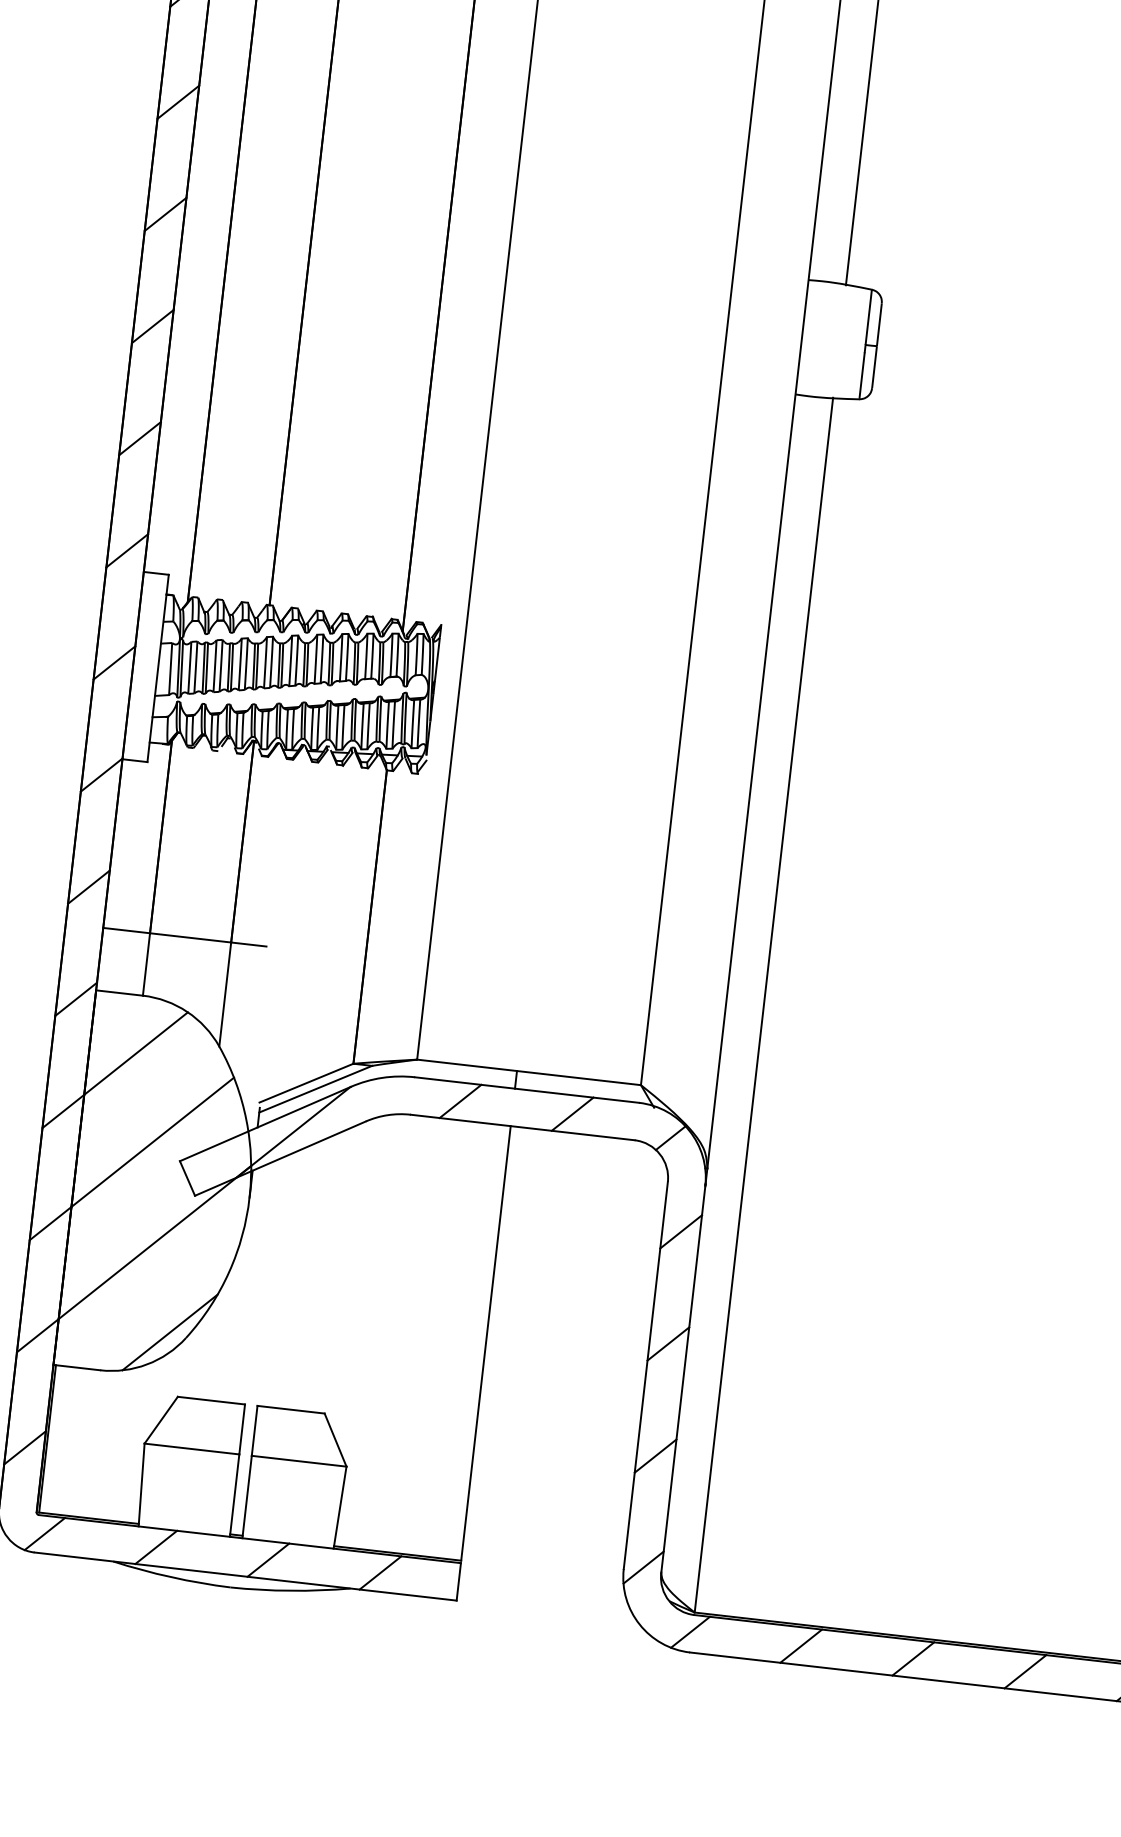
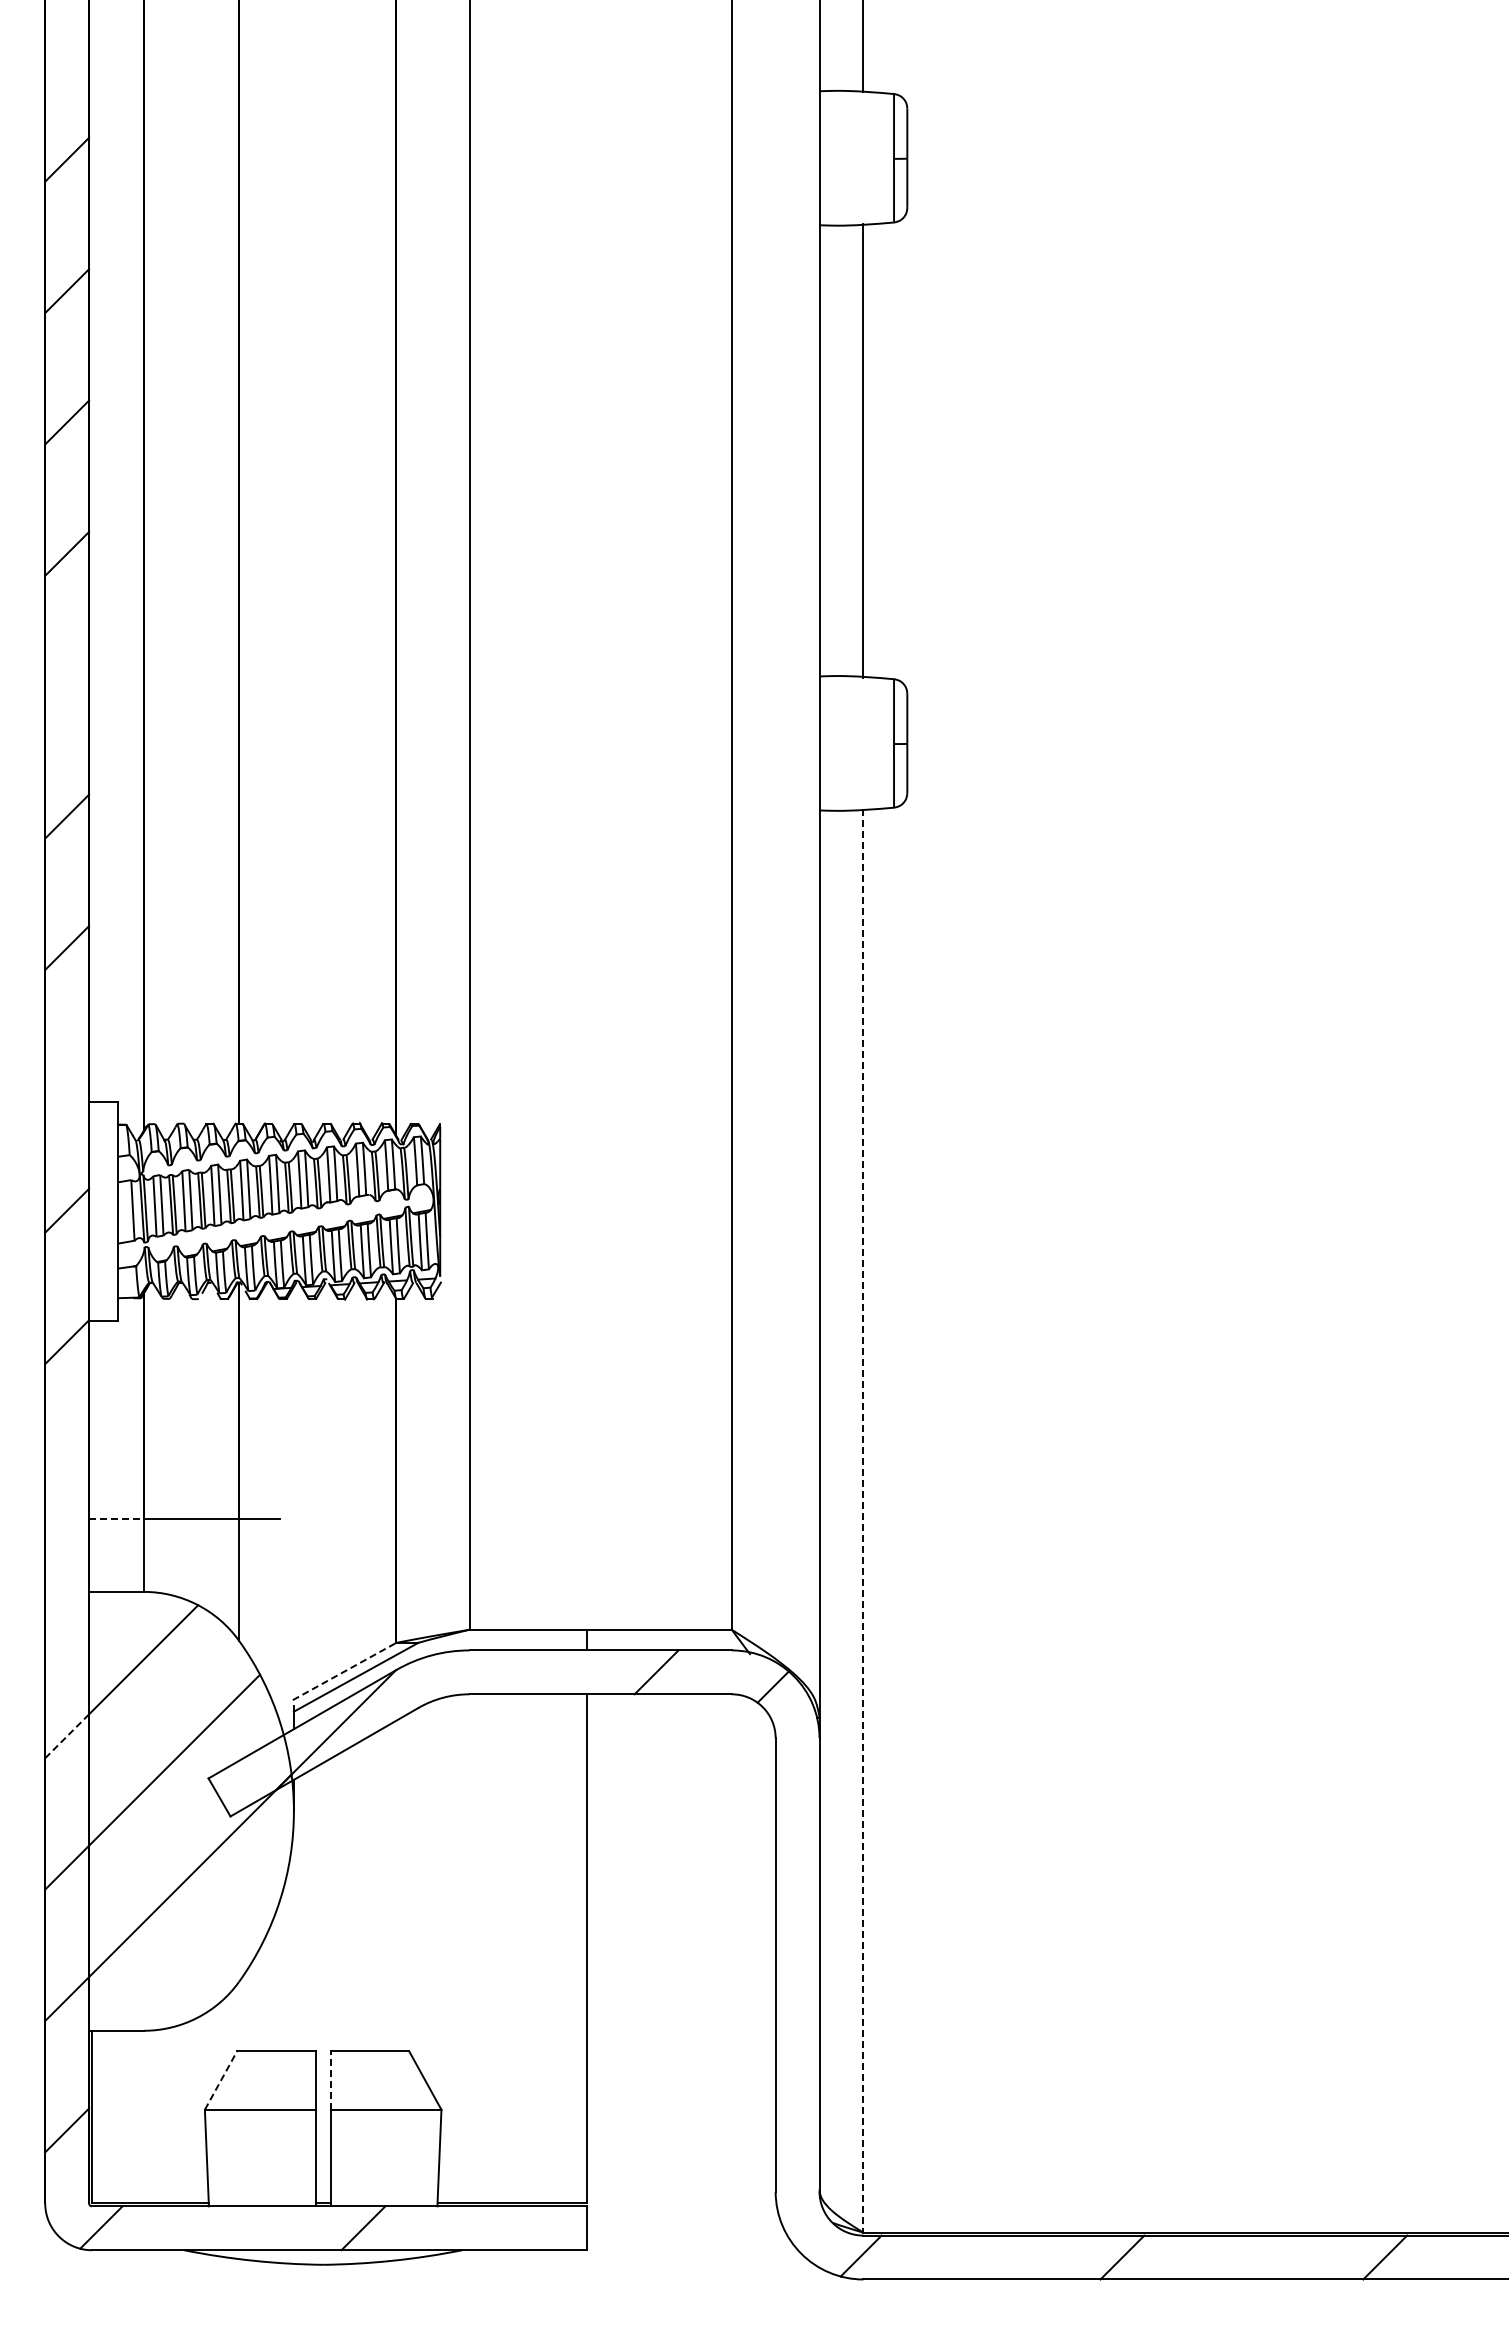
line: (165, 214) -> (67, 685), removed
line: (127, 550) -> (67, 1079), removed
line: (89, 887) -> (67, 1473), removed
line: (127, 930) -> (117, 1518), solid -> dashed
line: (76, 999) -> (67, 1604), removed
line: (763, 1005) -> (863, 1521), solid -> dashed
line: (307, 1083) -> (345, 1671), solid -> dashed
line: (460, 1101) -> (525, 1672), removed
line: (63, 1110) -> (67, 1735), solid -> dashed
line: (681, 1232) -> (797, 1794), removed
line: (169, 1332) -> (219, 1977), removed
line: (668, 1343) -> (797, 1925), removed
line: (161, 1420) -> (221, 2080), solid -> dashed
line: (254, 1430) -> (330, 2080), solid -> dashed
line: (655, 1455) -> (797, 2056), removed
line: (155, 1547) -> (231, 2228), removed
line: (643, 1567) -> (798, 2187), removed
line: (380, 1573) -> (494, 2228), removed
line: (801, 1646) -> (991, 2257), removed
line: (1025, 1671) -> (1253, 2257), removed

